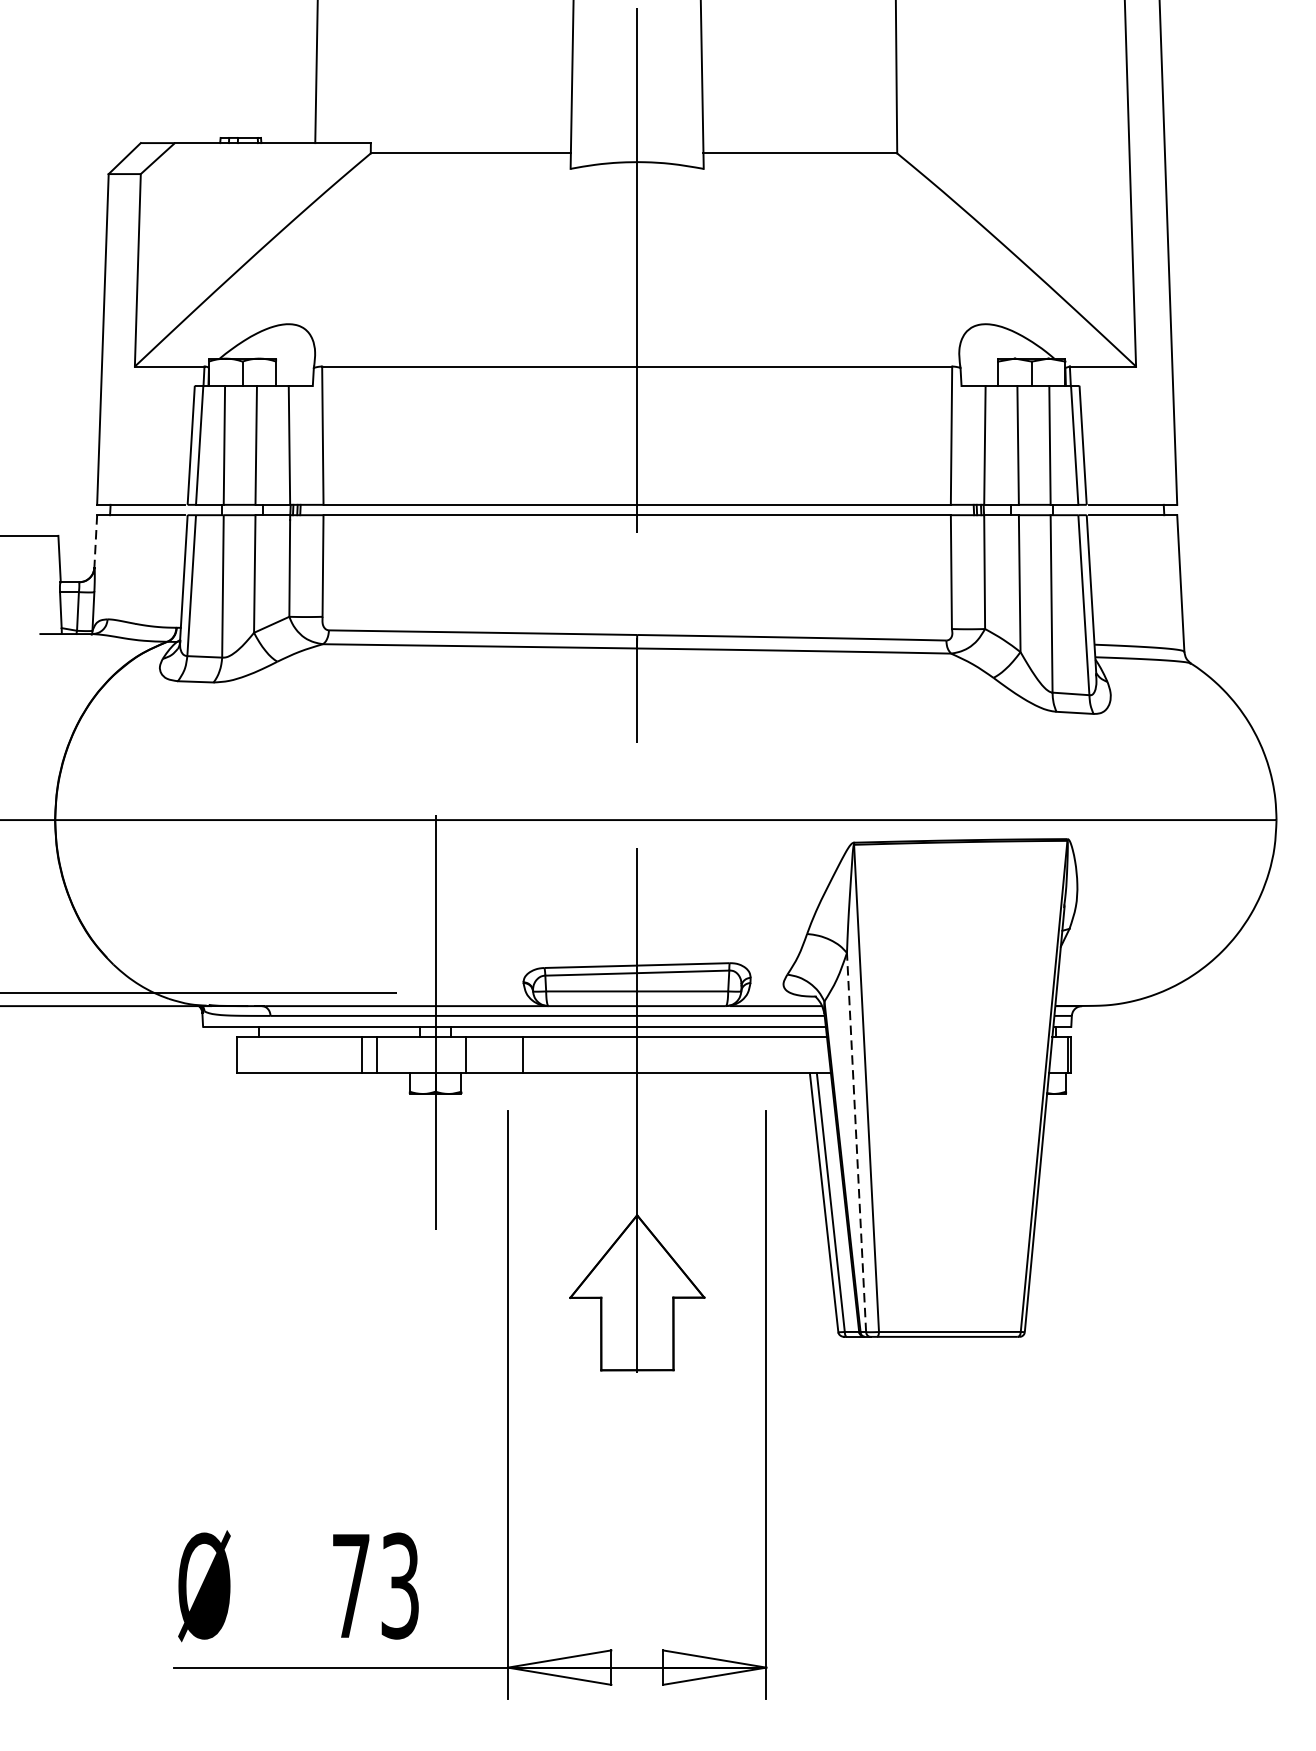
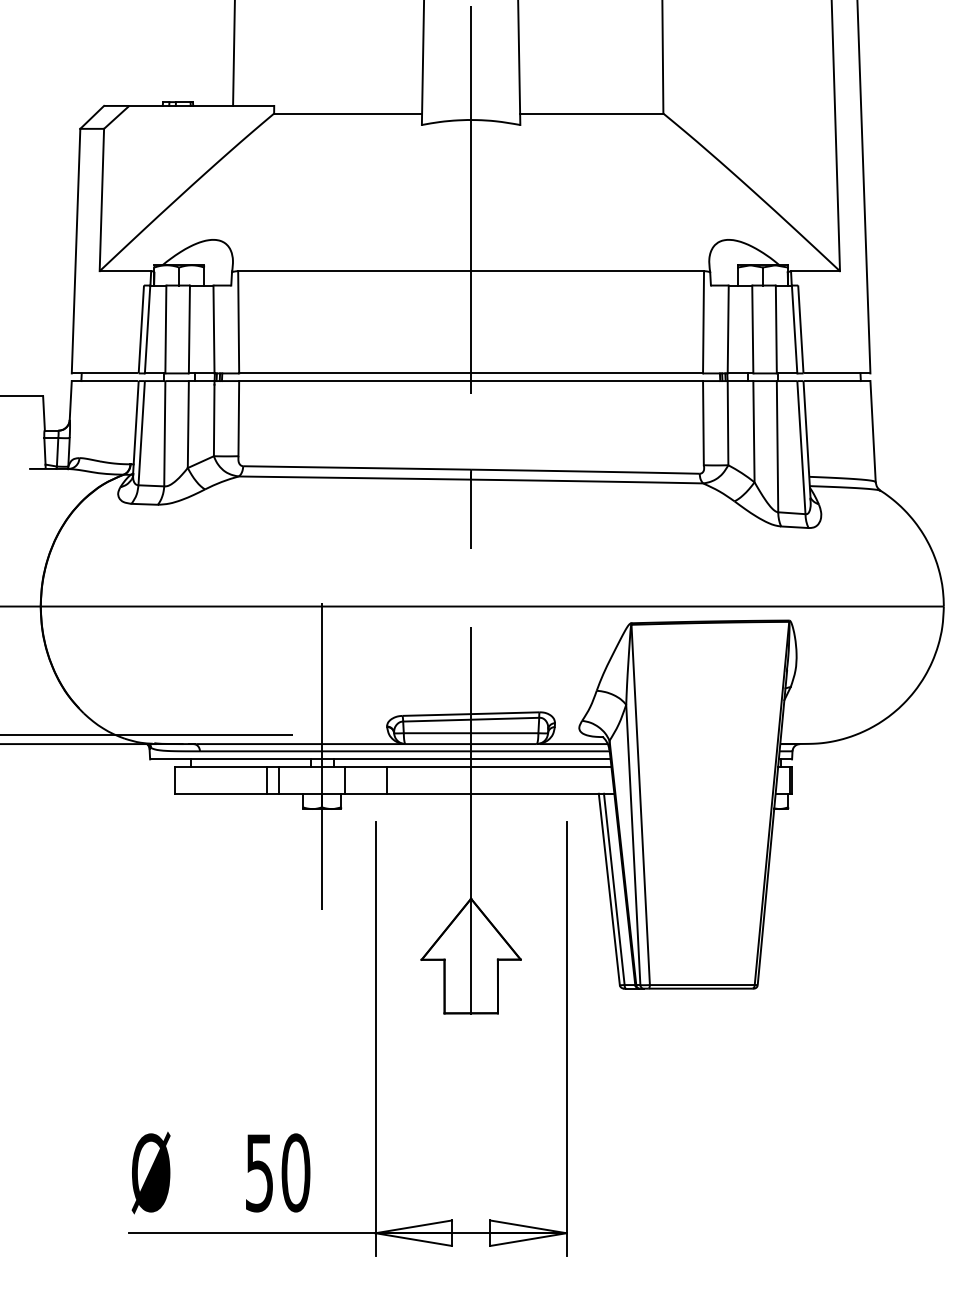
line: (95, 541) -> (70, 400), dashed -> solid
line: (856, 1141) -> (633, 844), dashed -> solid
text: (376, 1585) -> (278, 1172), 73 -> 50

